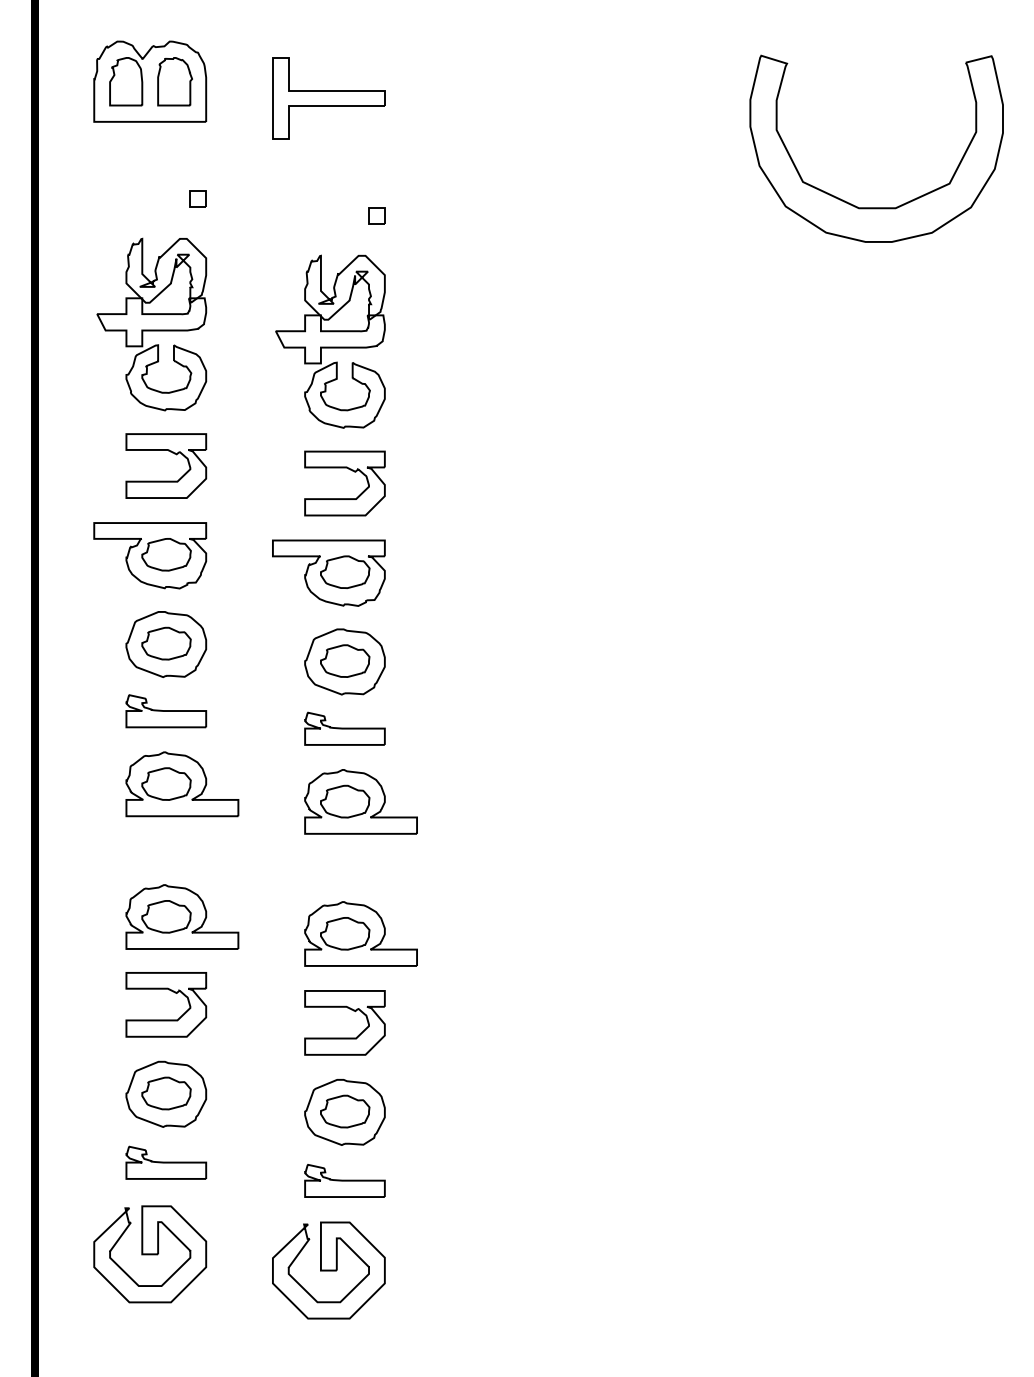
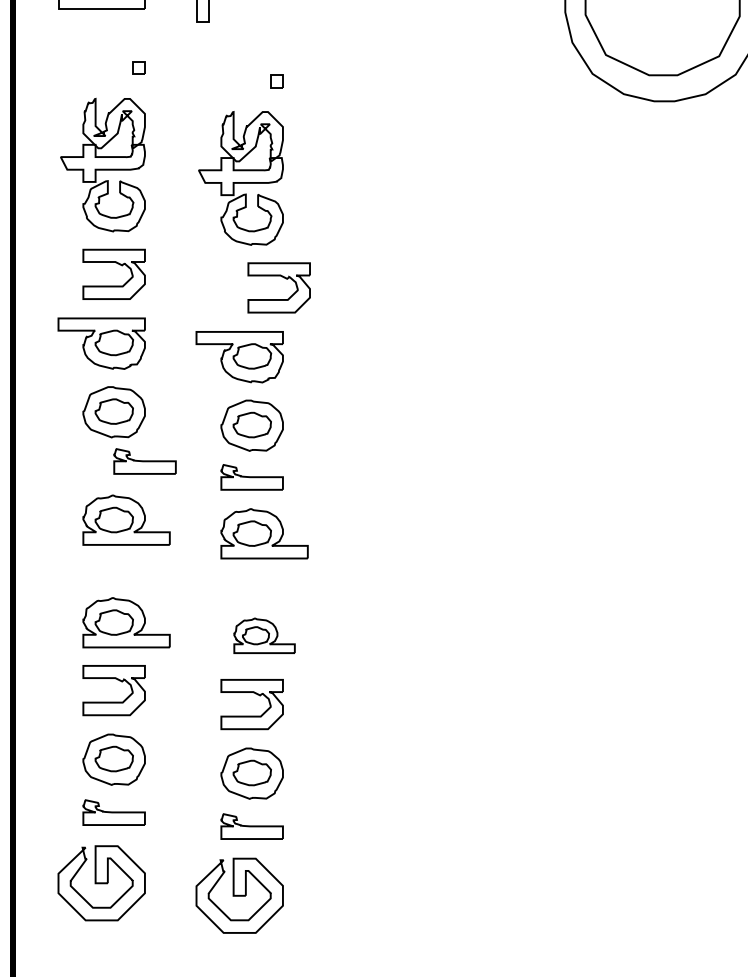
part: (350, 470) -> (283, 277), moved
part: (166, 711) -> (145, 461), moved
part: (360, 933) -> (264, 635), size x0.7

